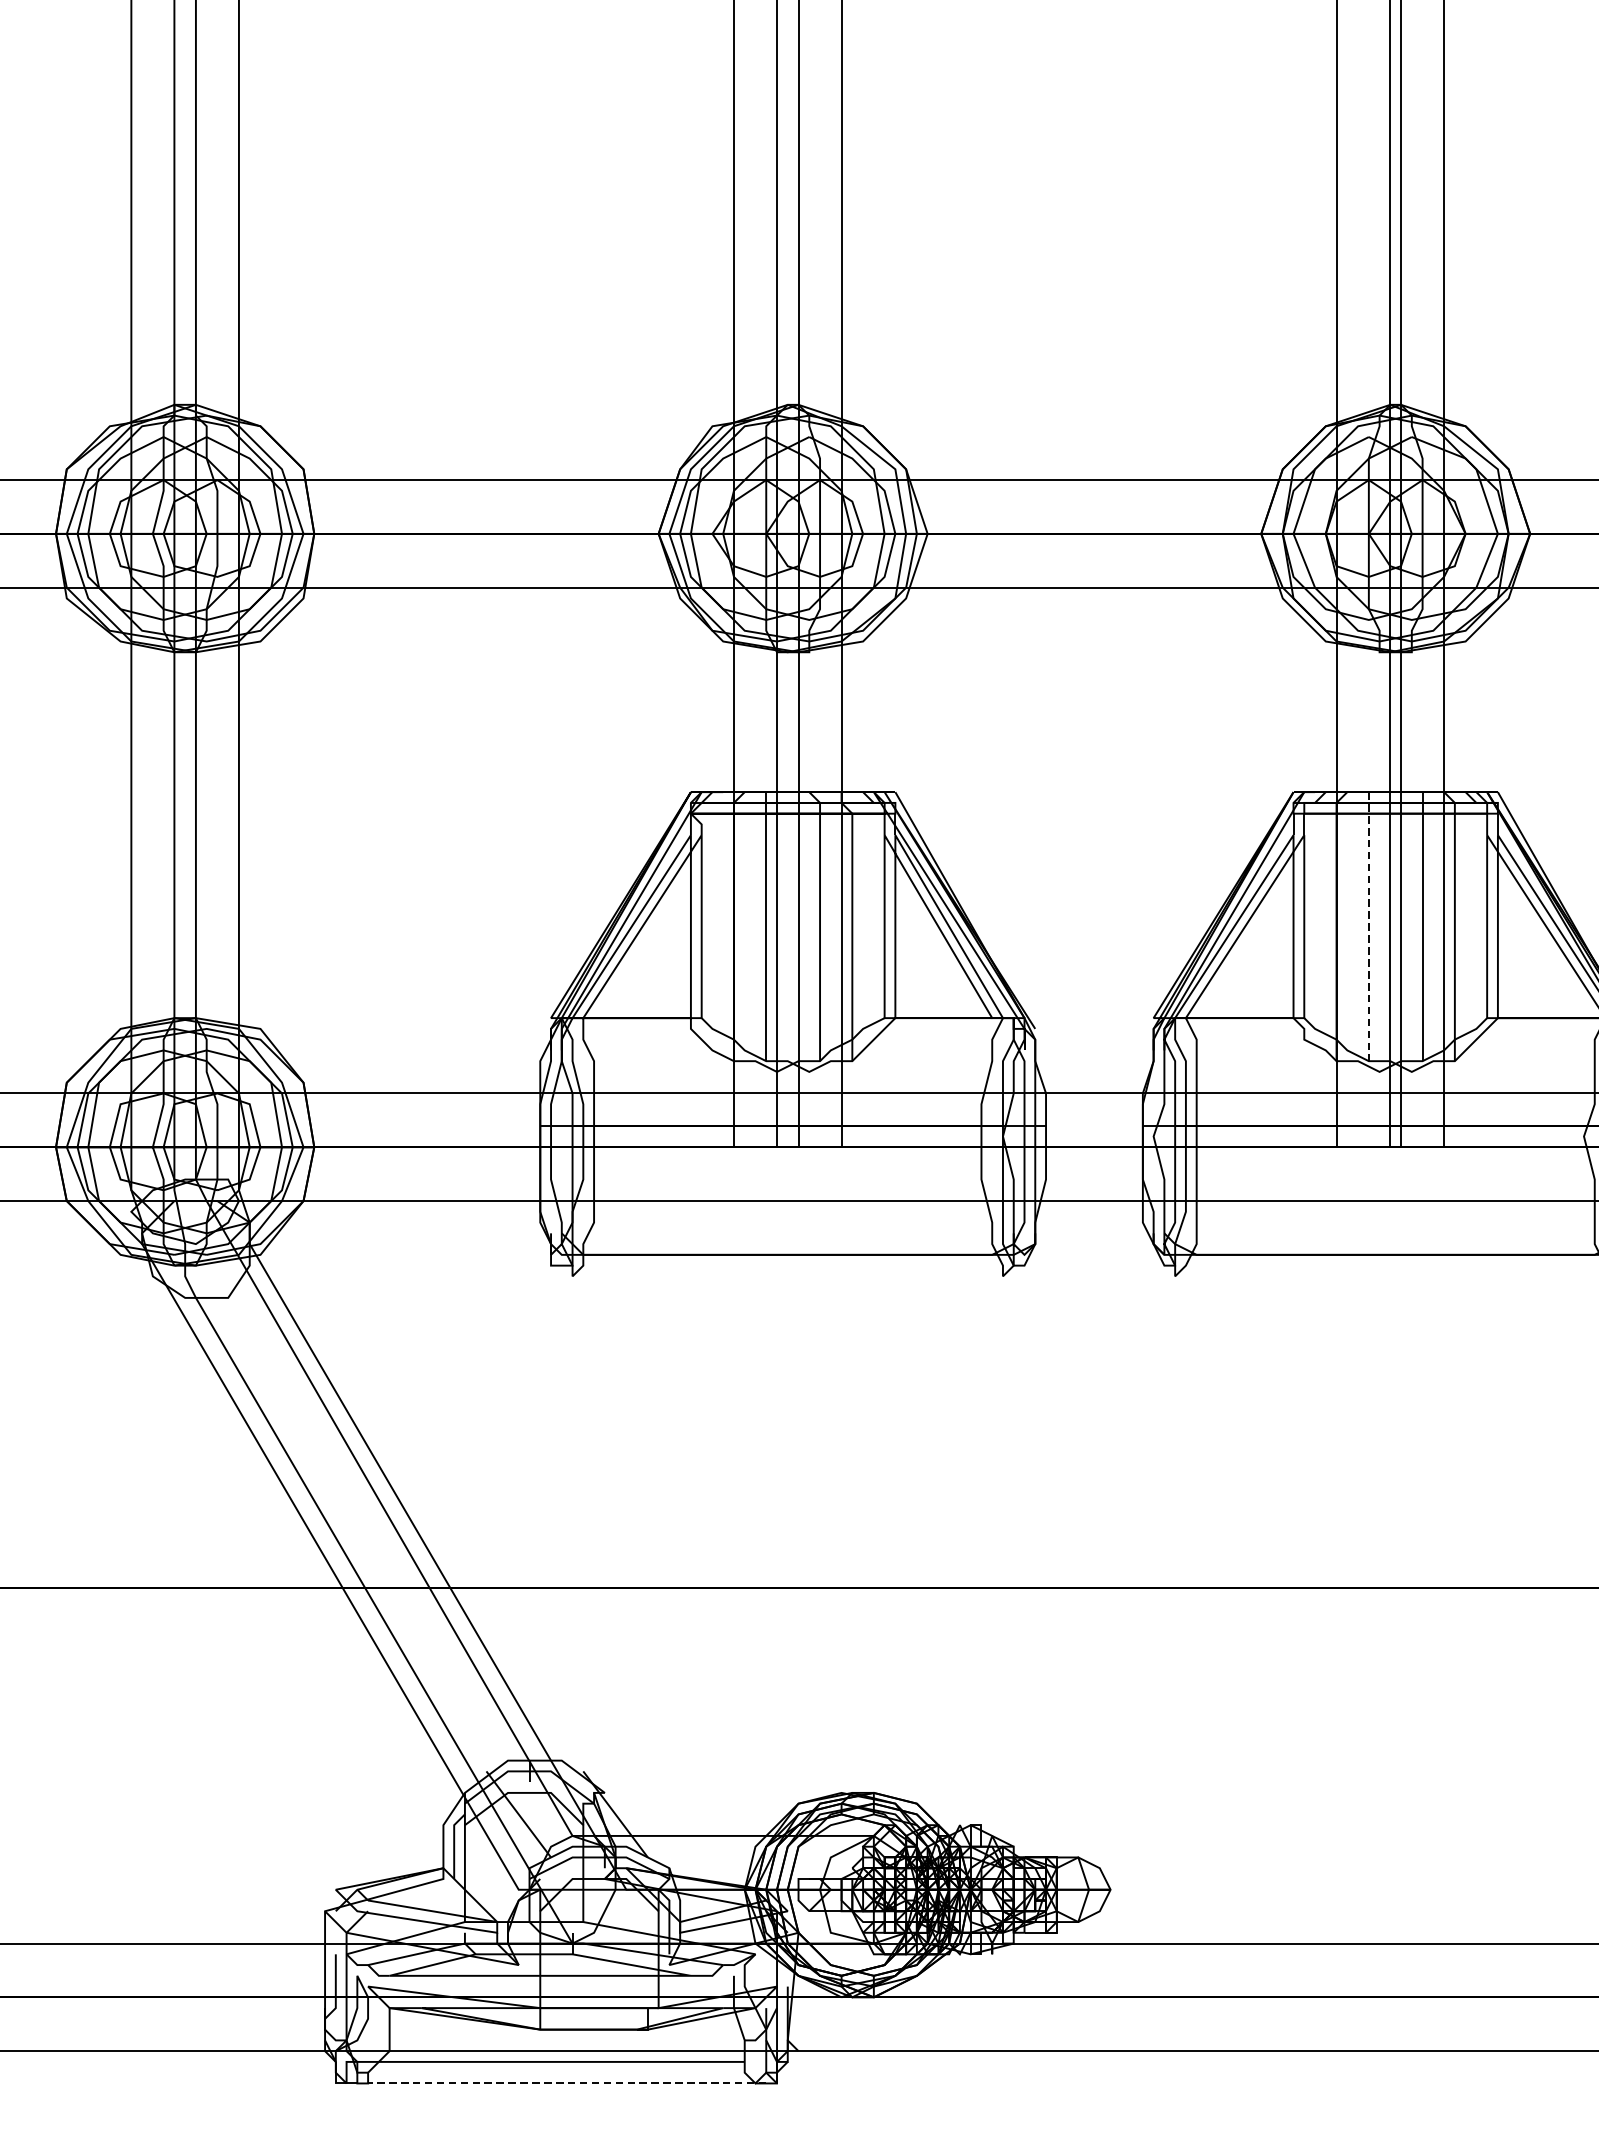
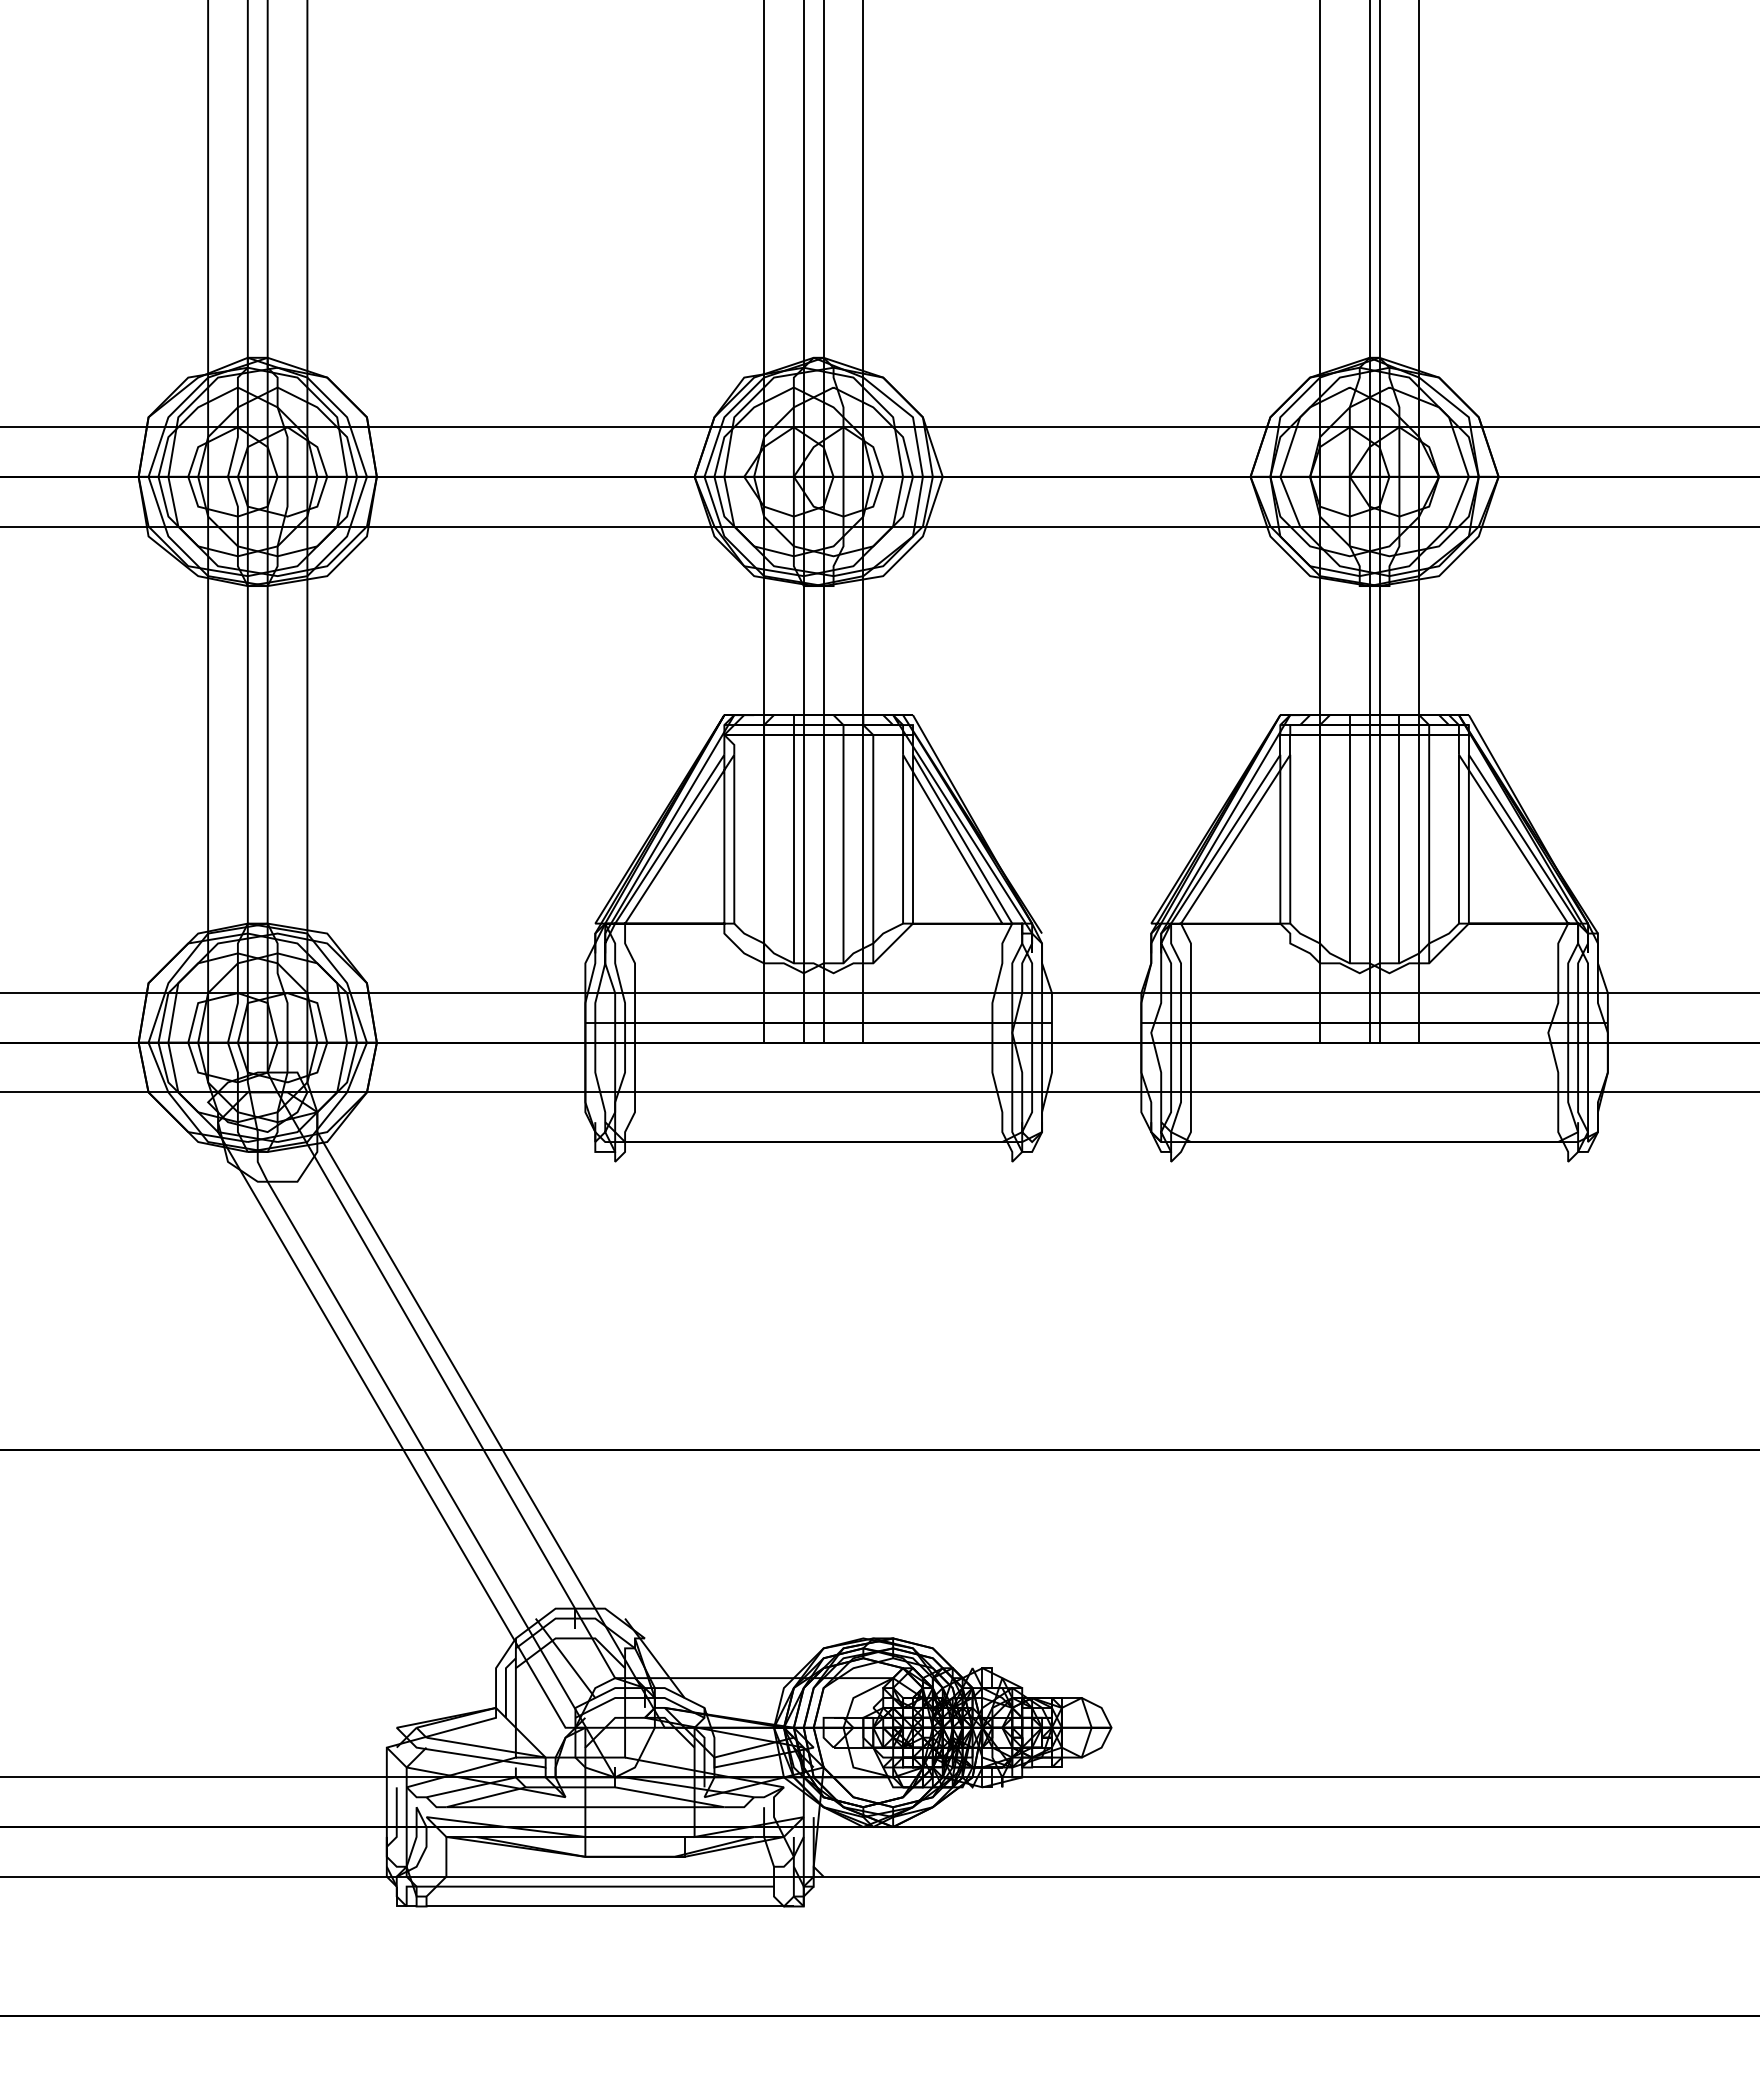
line: (1368, 925) -> (1349, 838), dashed -> solid
line: (567, 2083) -> (610, 1906), dashed -> solid

